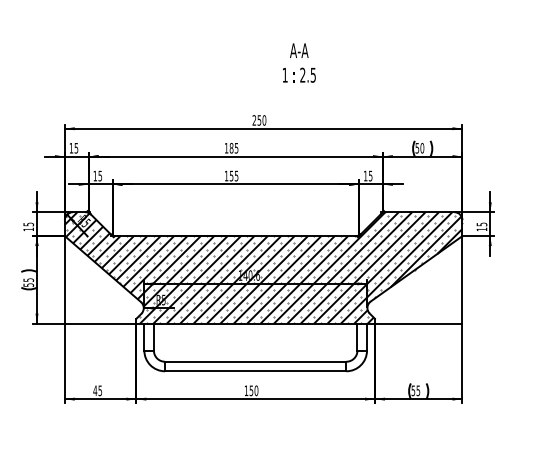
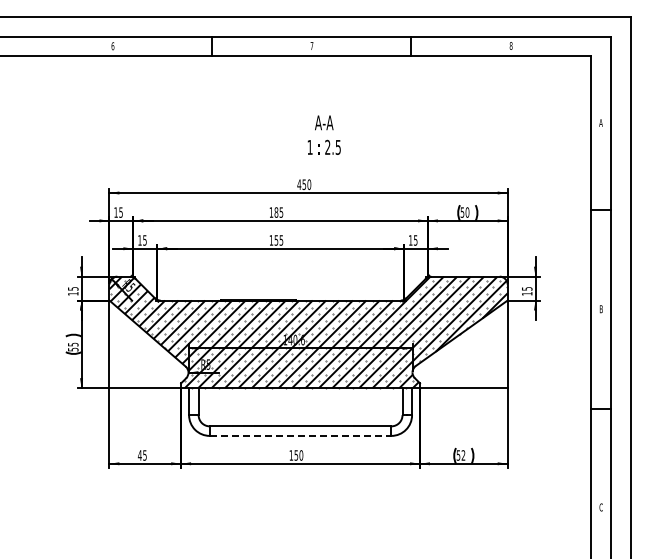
text: (298, 62) -> (323, 134), moved
text: (254, 120) -> (299, 184), 250 -> 450
line: (255, 370) -> (300, 435), solid -> dashed
text: (418, 390) -> (463, 455), 55 -> 52

